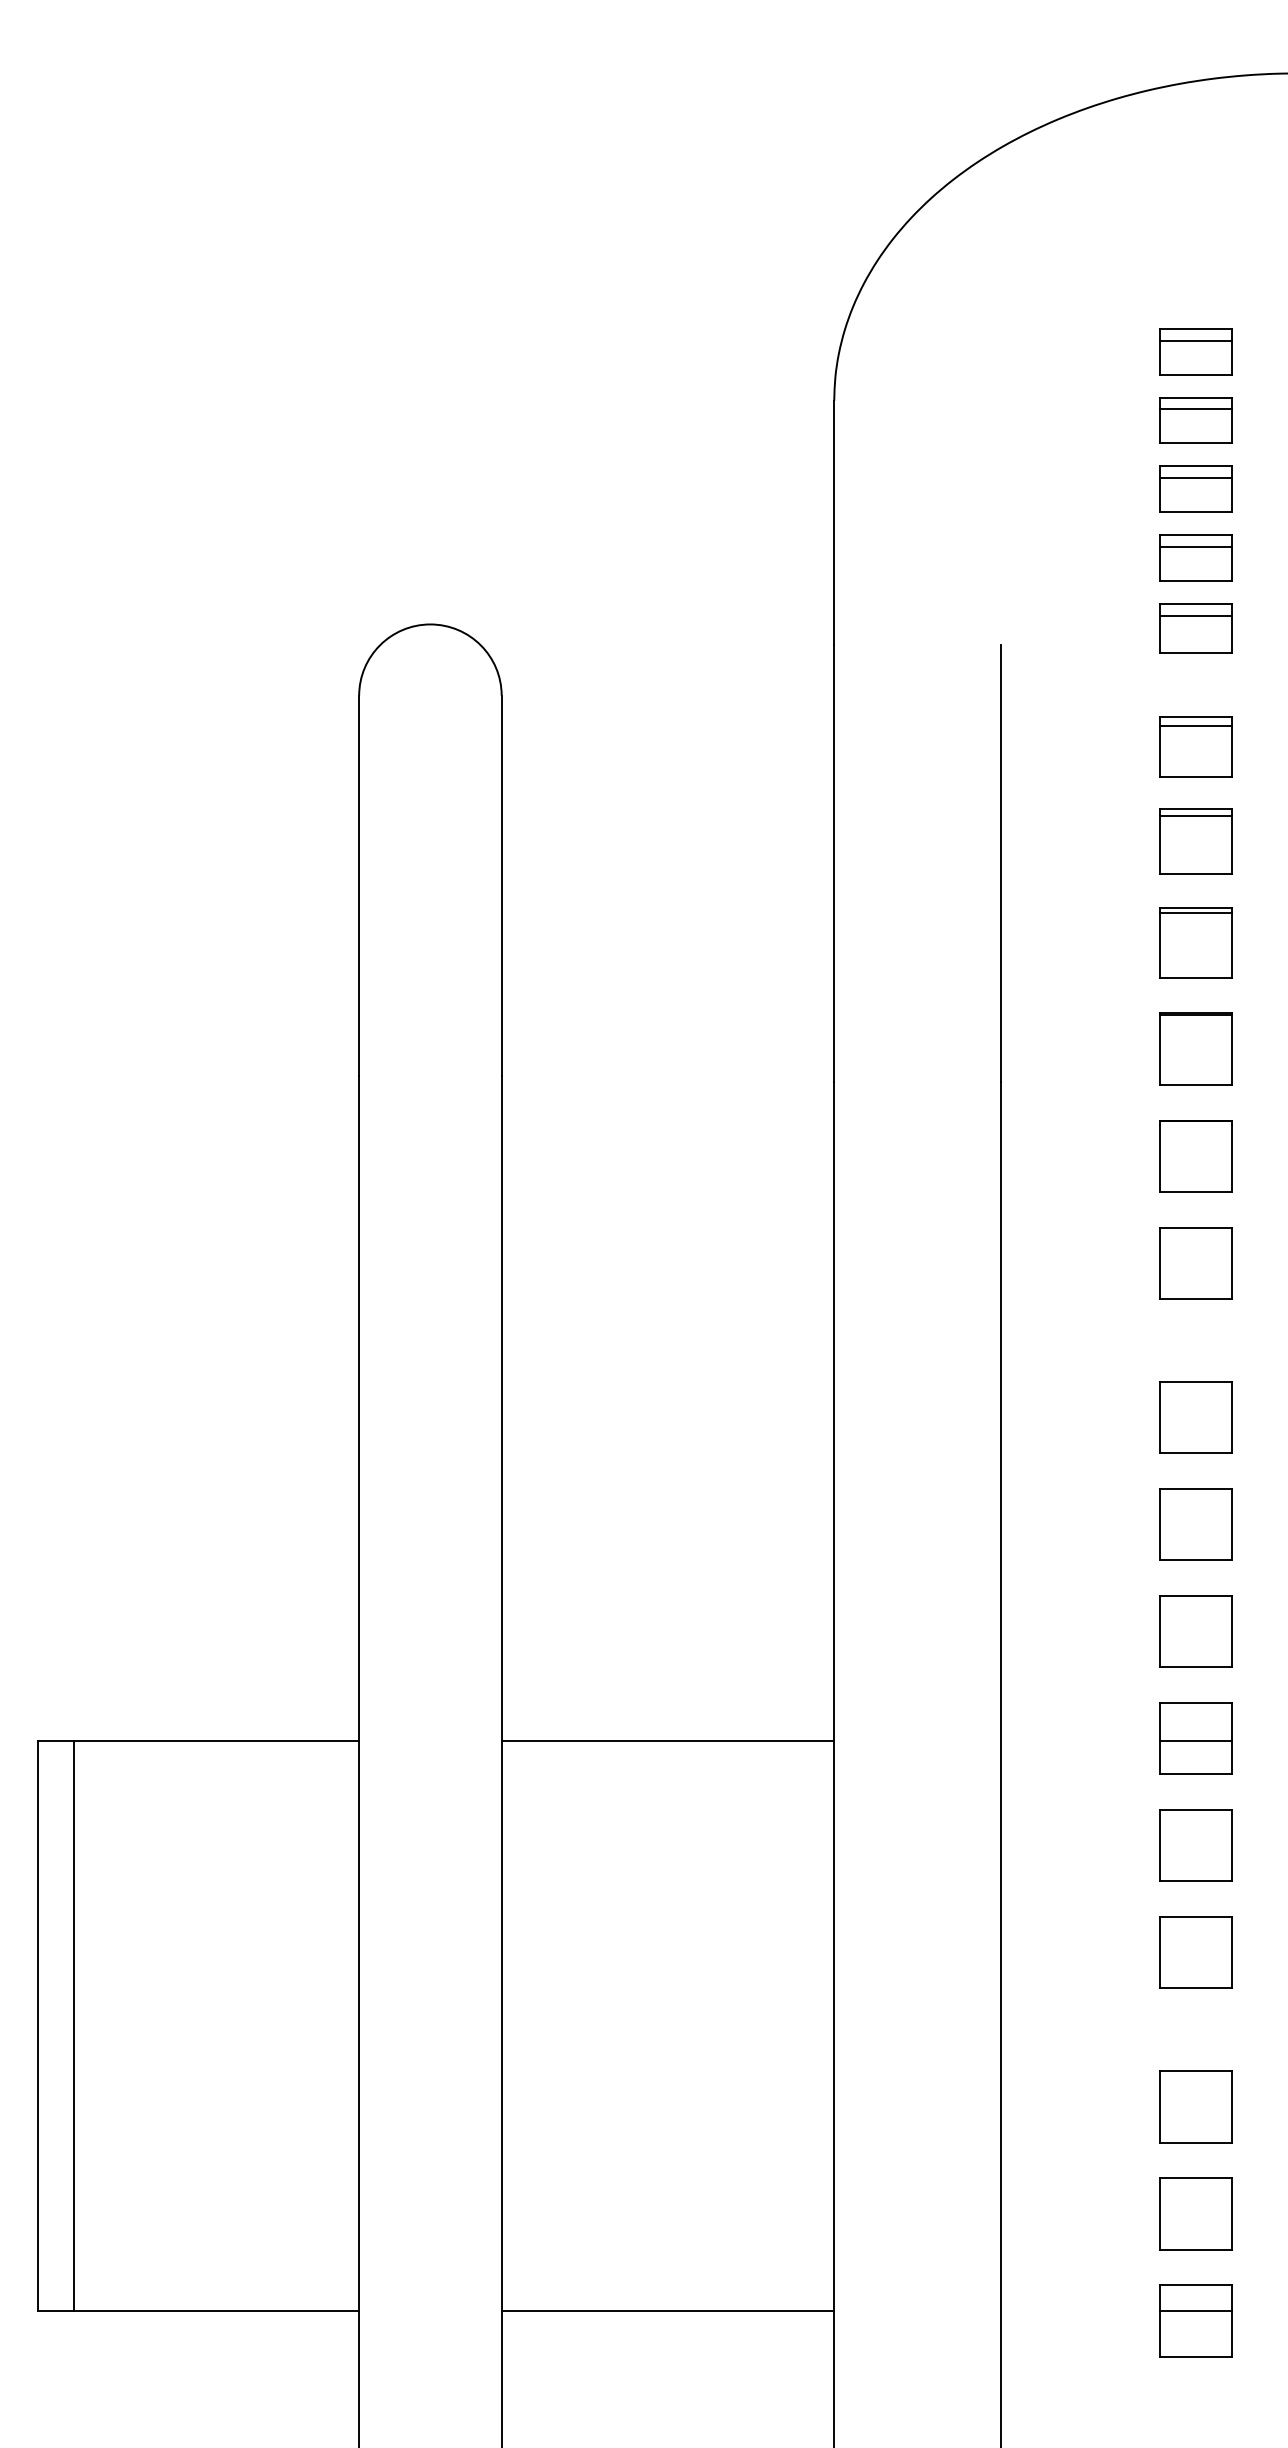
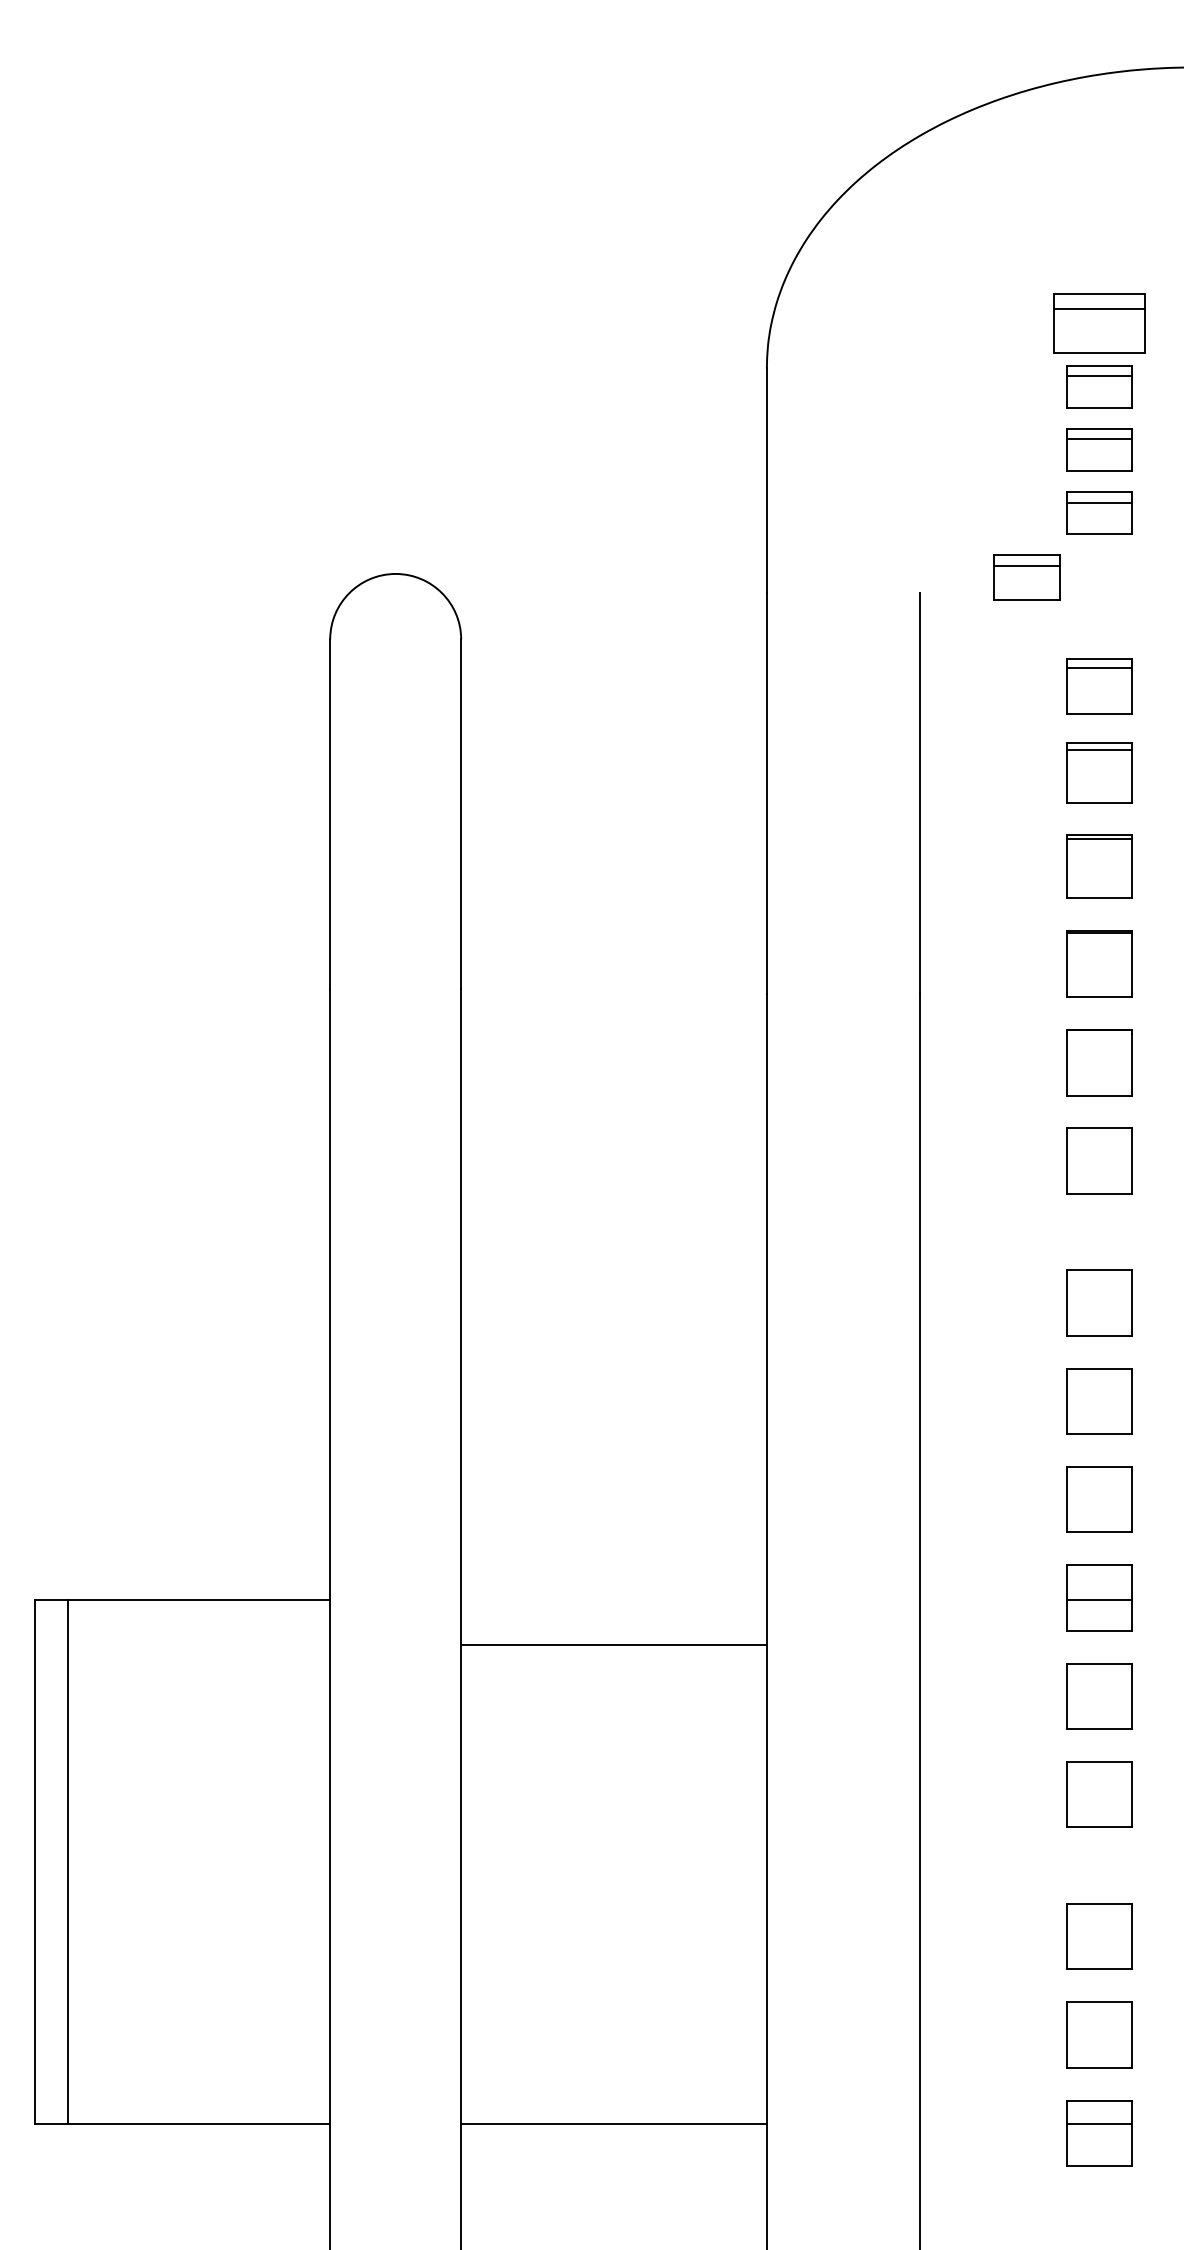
part: (1195, 351) -> (1098, 323), size x1.4
part: (1195, 628) -> (1026, 577), moved
line: (667, 1740) -> (613, 1644), moved

